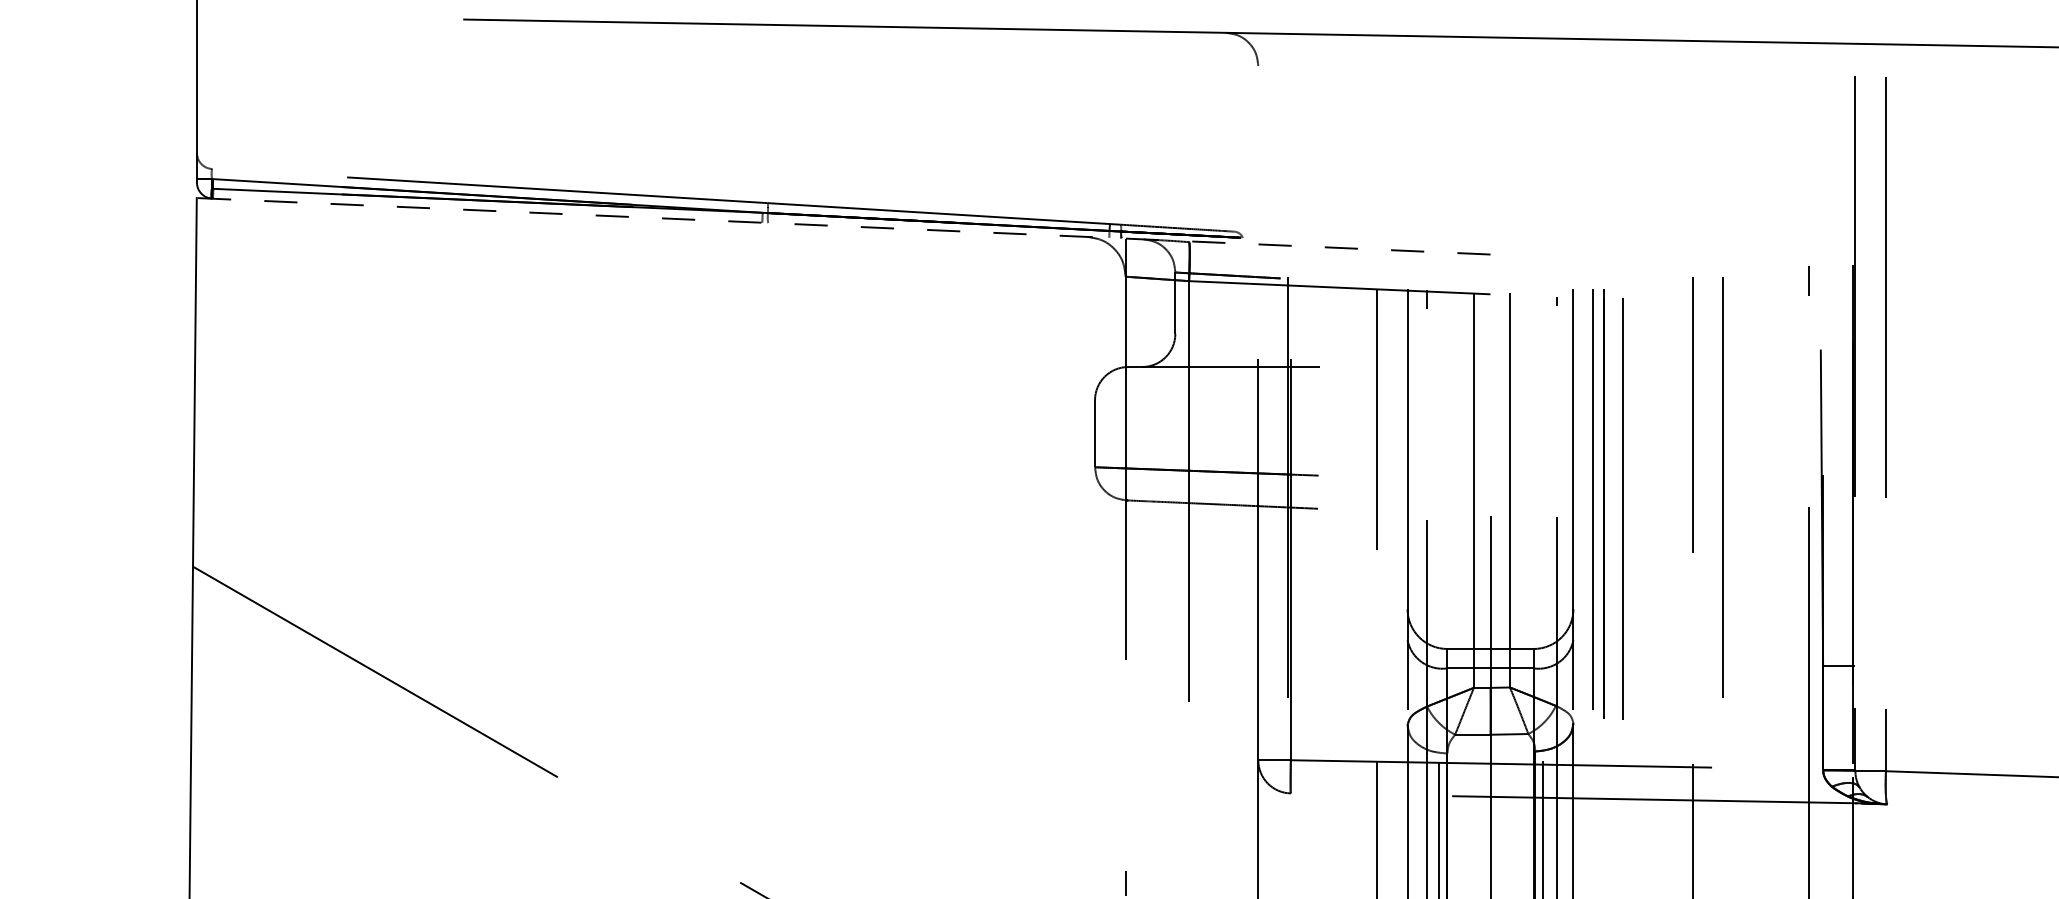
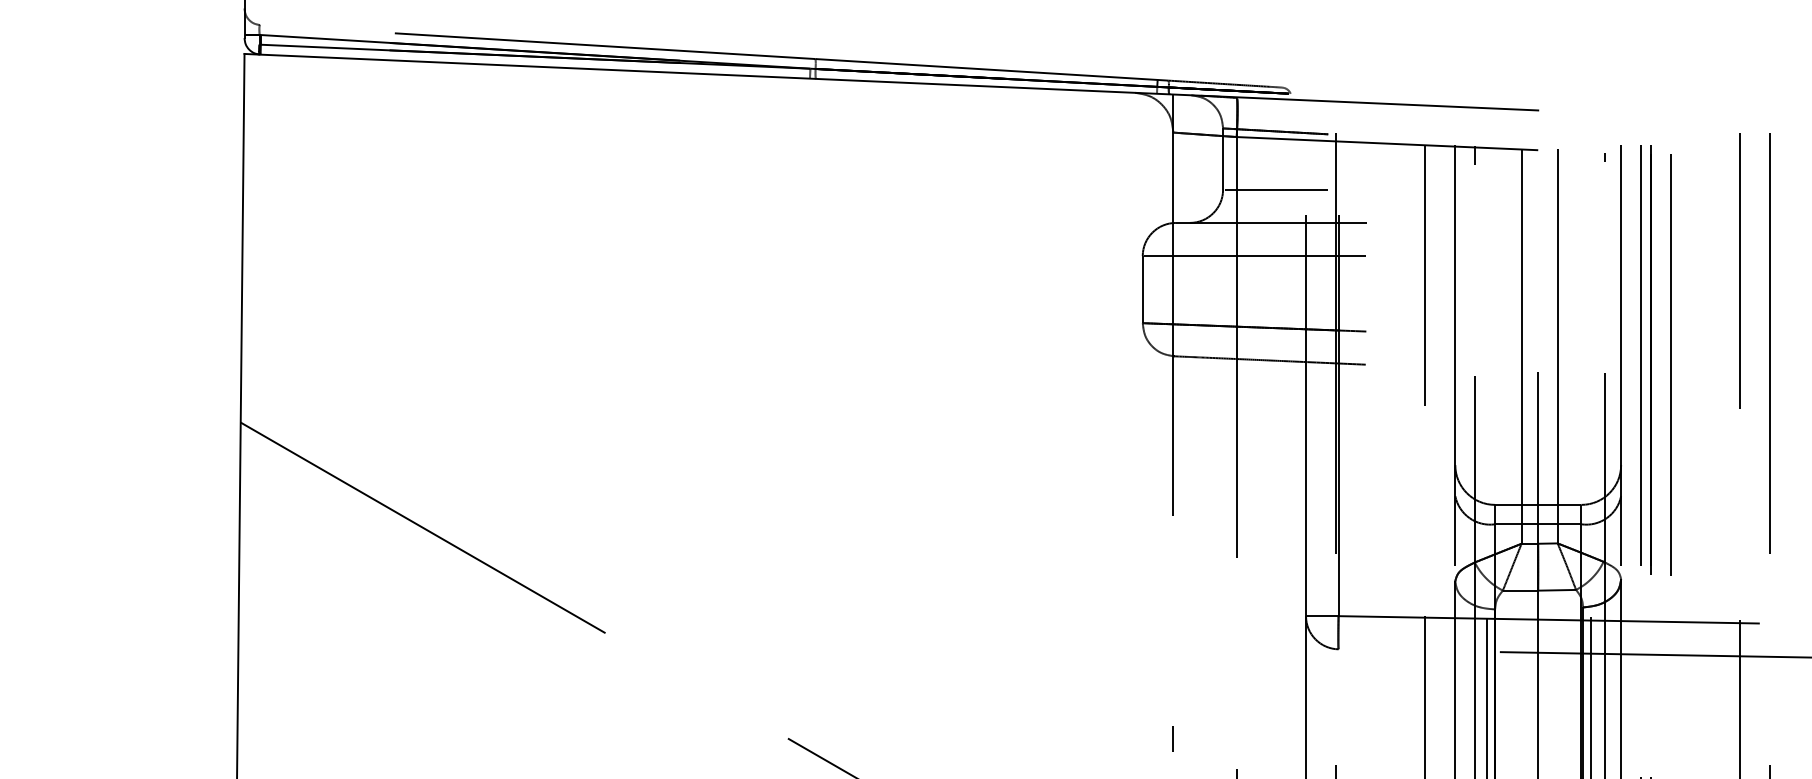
line: (843, 226) -> (891, 82), dashed -> solid
line: (1228, 333) -> (1276, 189), added
line: (1207, 400) -> (1255, 256), added

